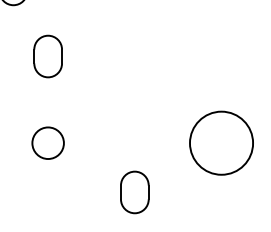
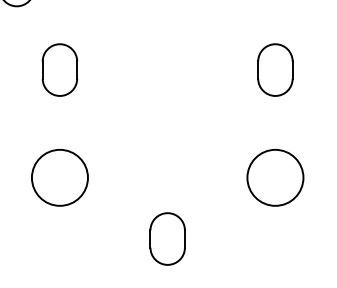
part: (221, 56) -> (275, 69), added
circle: (47, 142) -> (59, 177), size x1.43
circle: (221, 142) -> (275, 177), size x0.71

